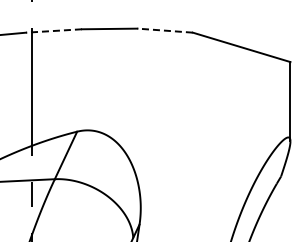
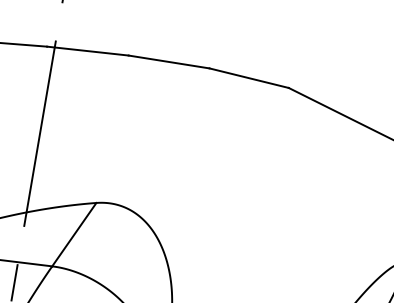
line: (54, 30) -> (88, 50), dashed -> solid
line: (165, 30) -> (249, 78), dashed -> solid

